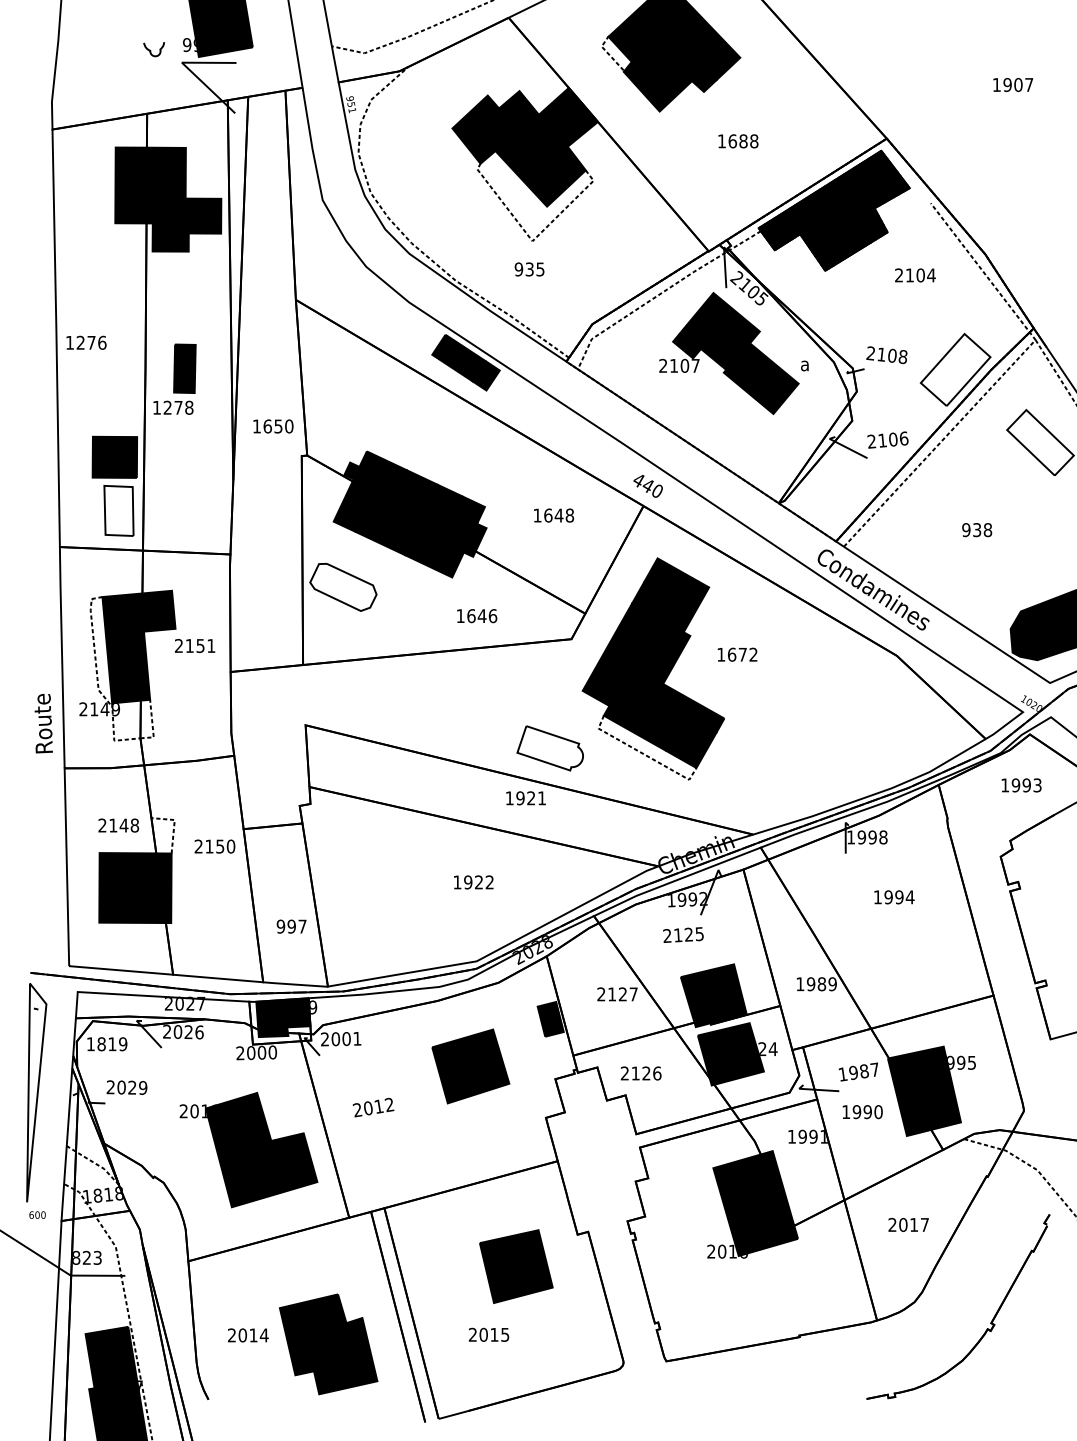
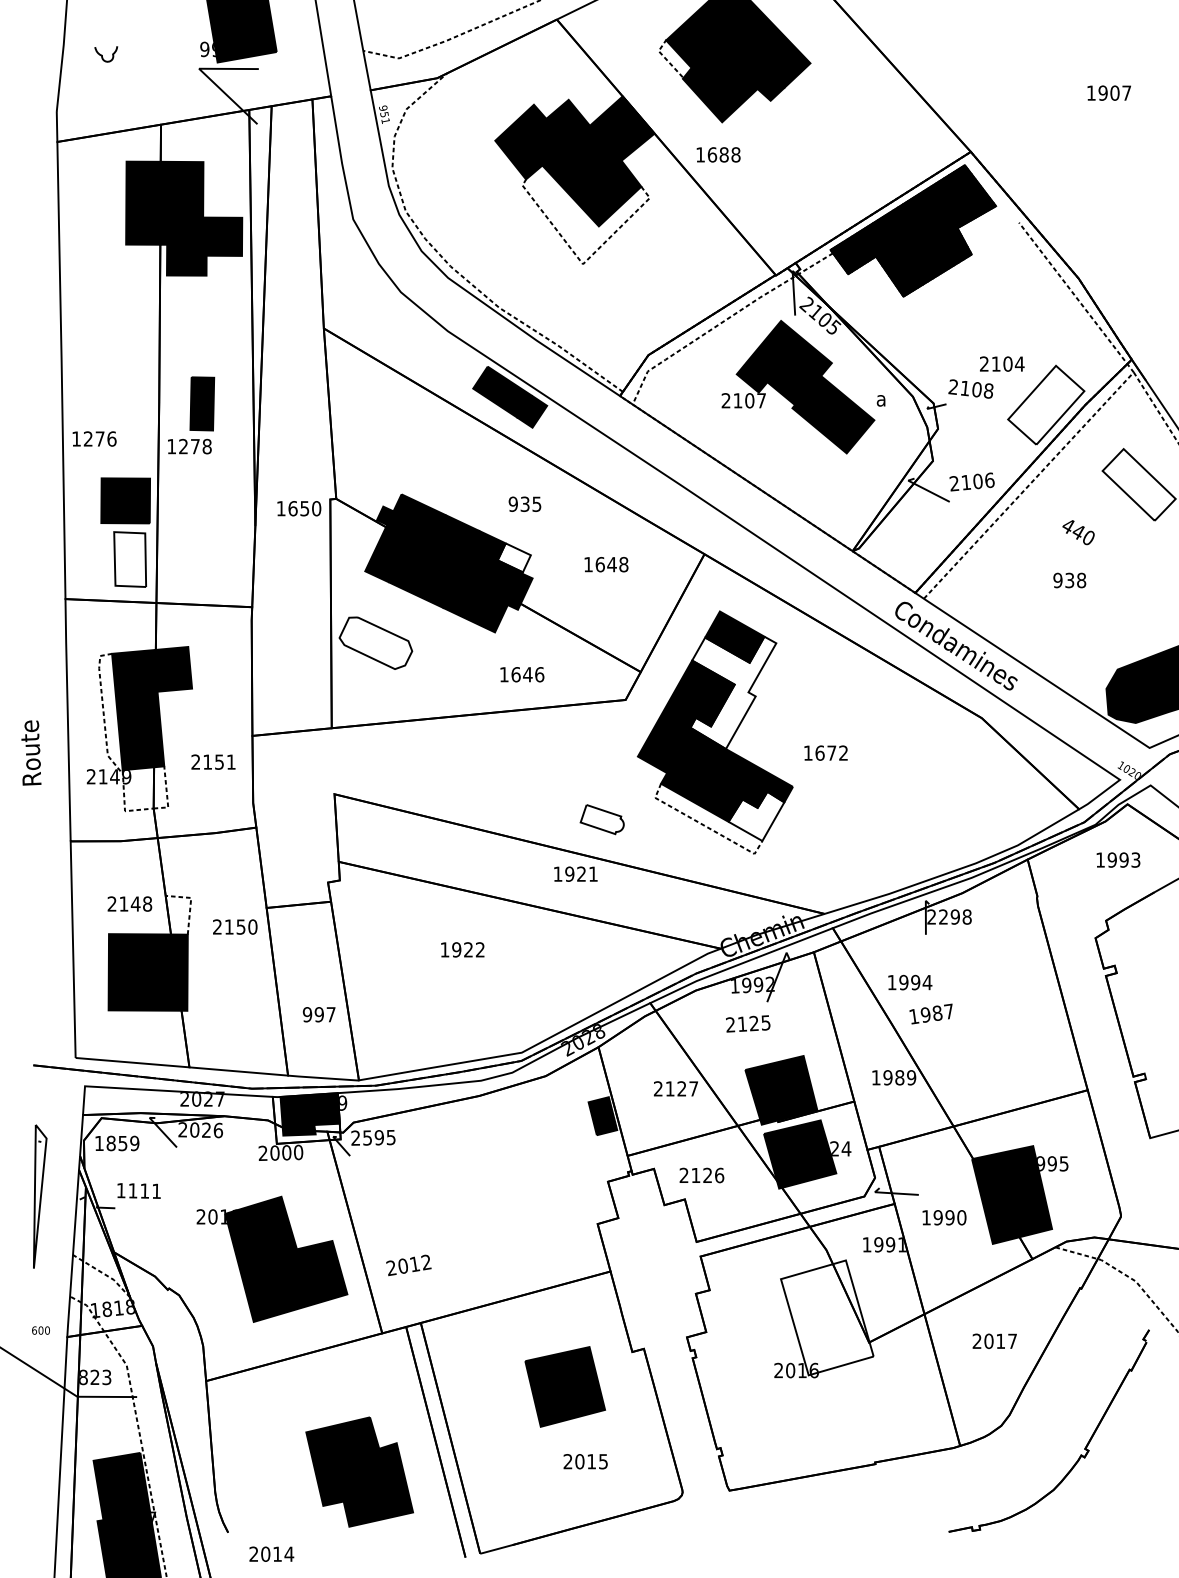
curve: (151, 50) -> (103, 55), moved
text: (738, 141) -> (718, 155), moved
text: (529, 269) -> (524, 504), moved
text: (915, 275) -> (1002, 364), moved
text: (86, 342) -> (94, 438), moved
text: (273, 426) -> (299, 508), moved
text: (647, 486) -> (1077, 532), moved
fill: (469, 509) -> (513, 557), removed
fill: (669, 632) -> (732, 692), removed
text: (195, 645) -> (213, 761), moved
text: (737, 654) -> (825, 752), moved
text: (43, 723) -> (31, 752), moved
fill: (690, 745) -> (755, 816), removed
part: (549, 748) -> (601, 819), size x0.6
text: (856, 837) -> (937, 917), 1998 -> 2298
text: (473, 882) -> (462, 949), moved
text: (894, 897) -> (910, 982), moved
text: (346, 1039) -> (379, 1138), 2001 -> 2595
text: (112, 1044) -> (123, 1143), 1819 -> 1859
part: (470, 1066) -> (515, 1167), removed
text: (857, 1071) -> (930, 1013), moved
text: (126, 1087) -> (138, 1190), 2029 -> 1111
part: (36, 1092) -> (39, 1196), size x0.6
text: (373, 1107) -> (408, 1265), moved
fill: (755, 1203) -> (827, 1317), removed
text: (488, 1334) -> (585, 1461), moved
text: (248, 1335) -> (271, 1554), moved

